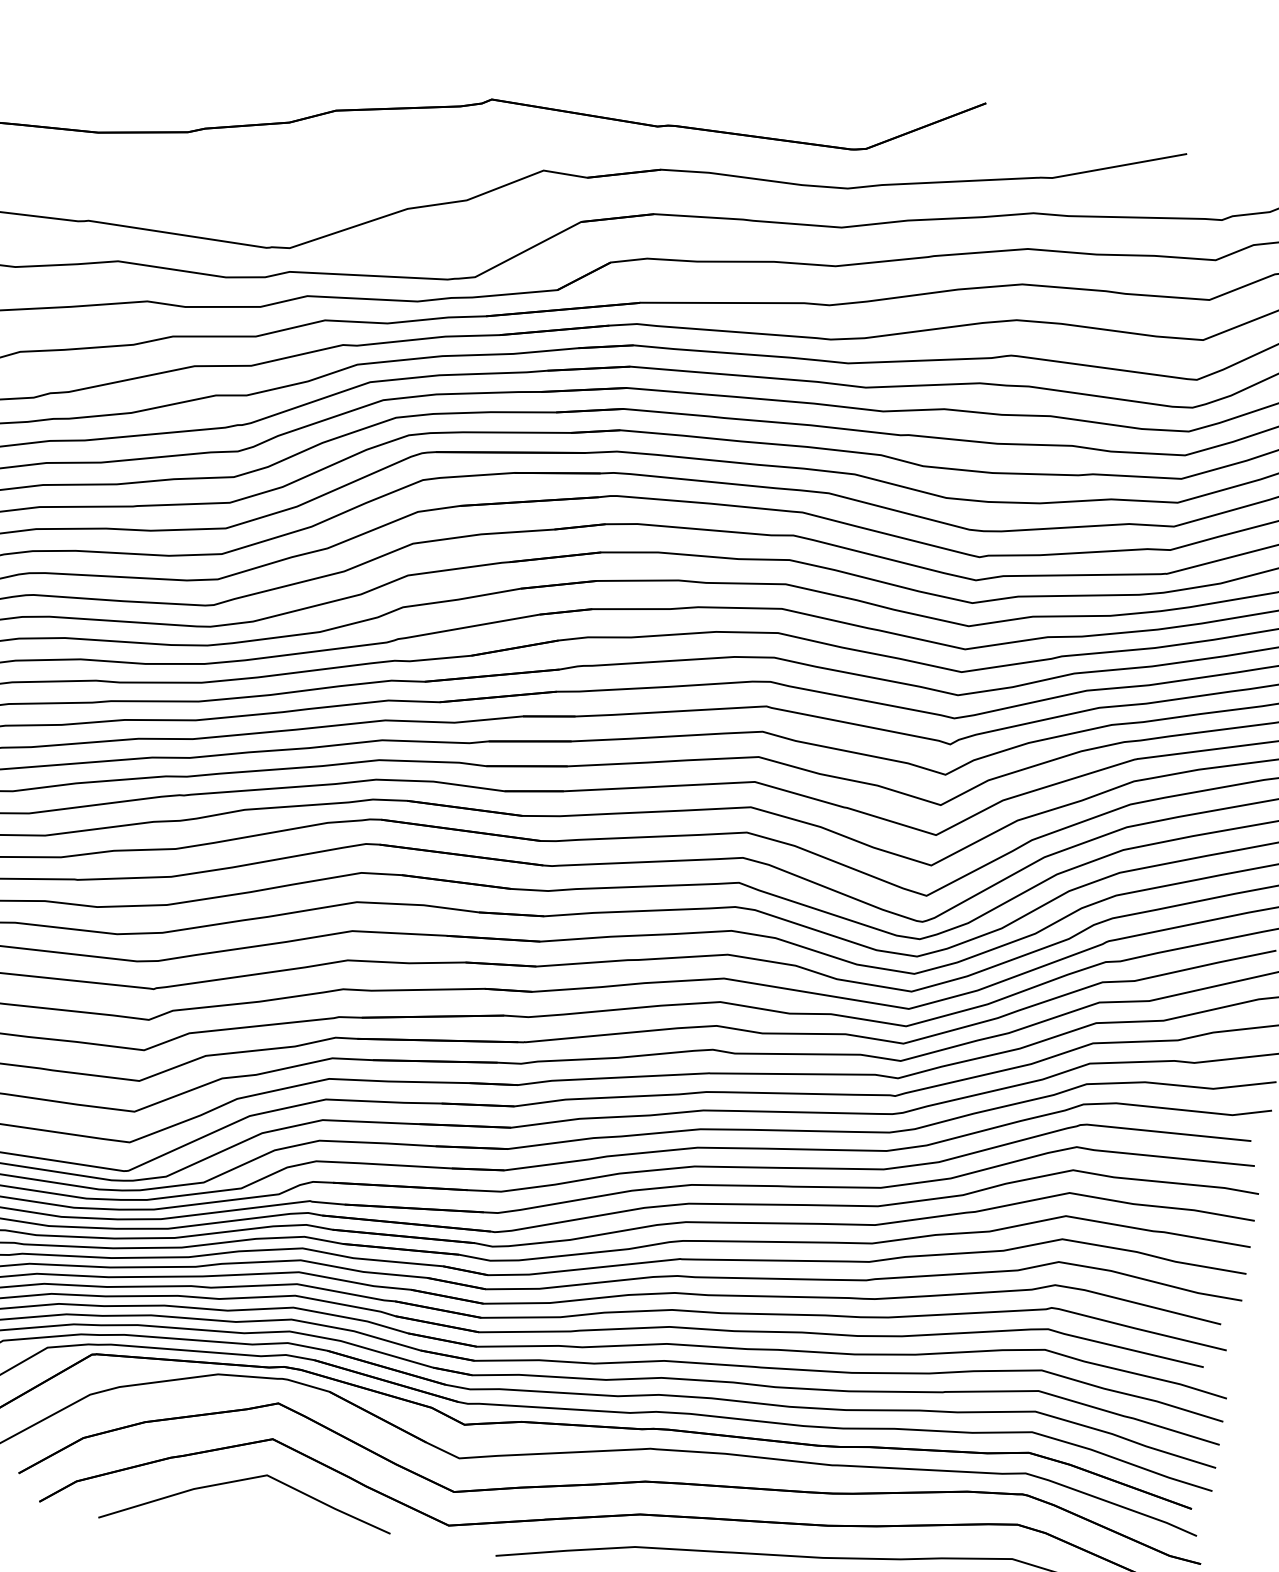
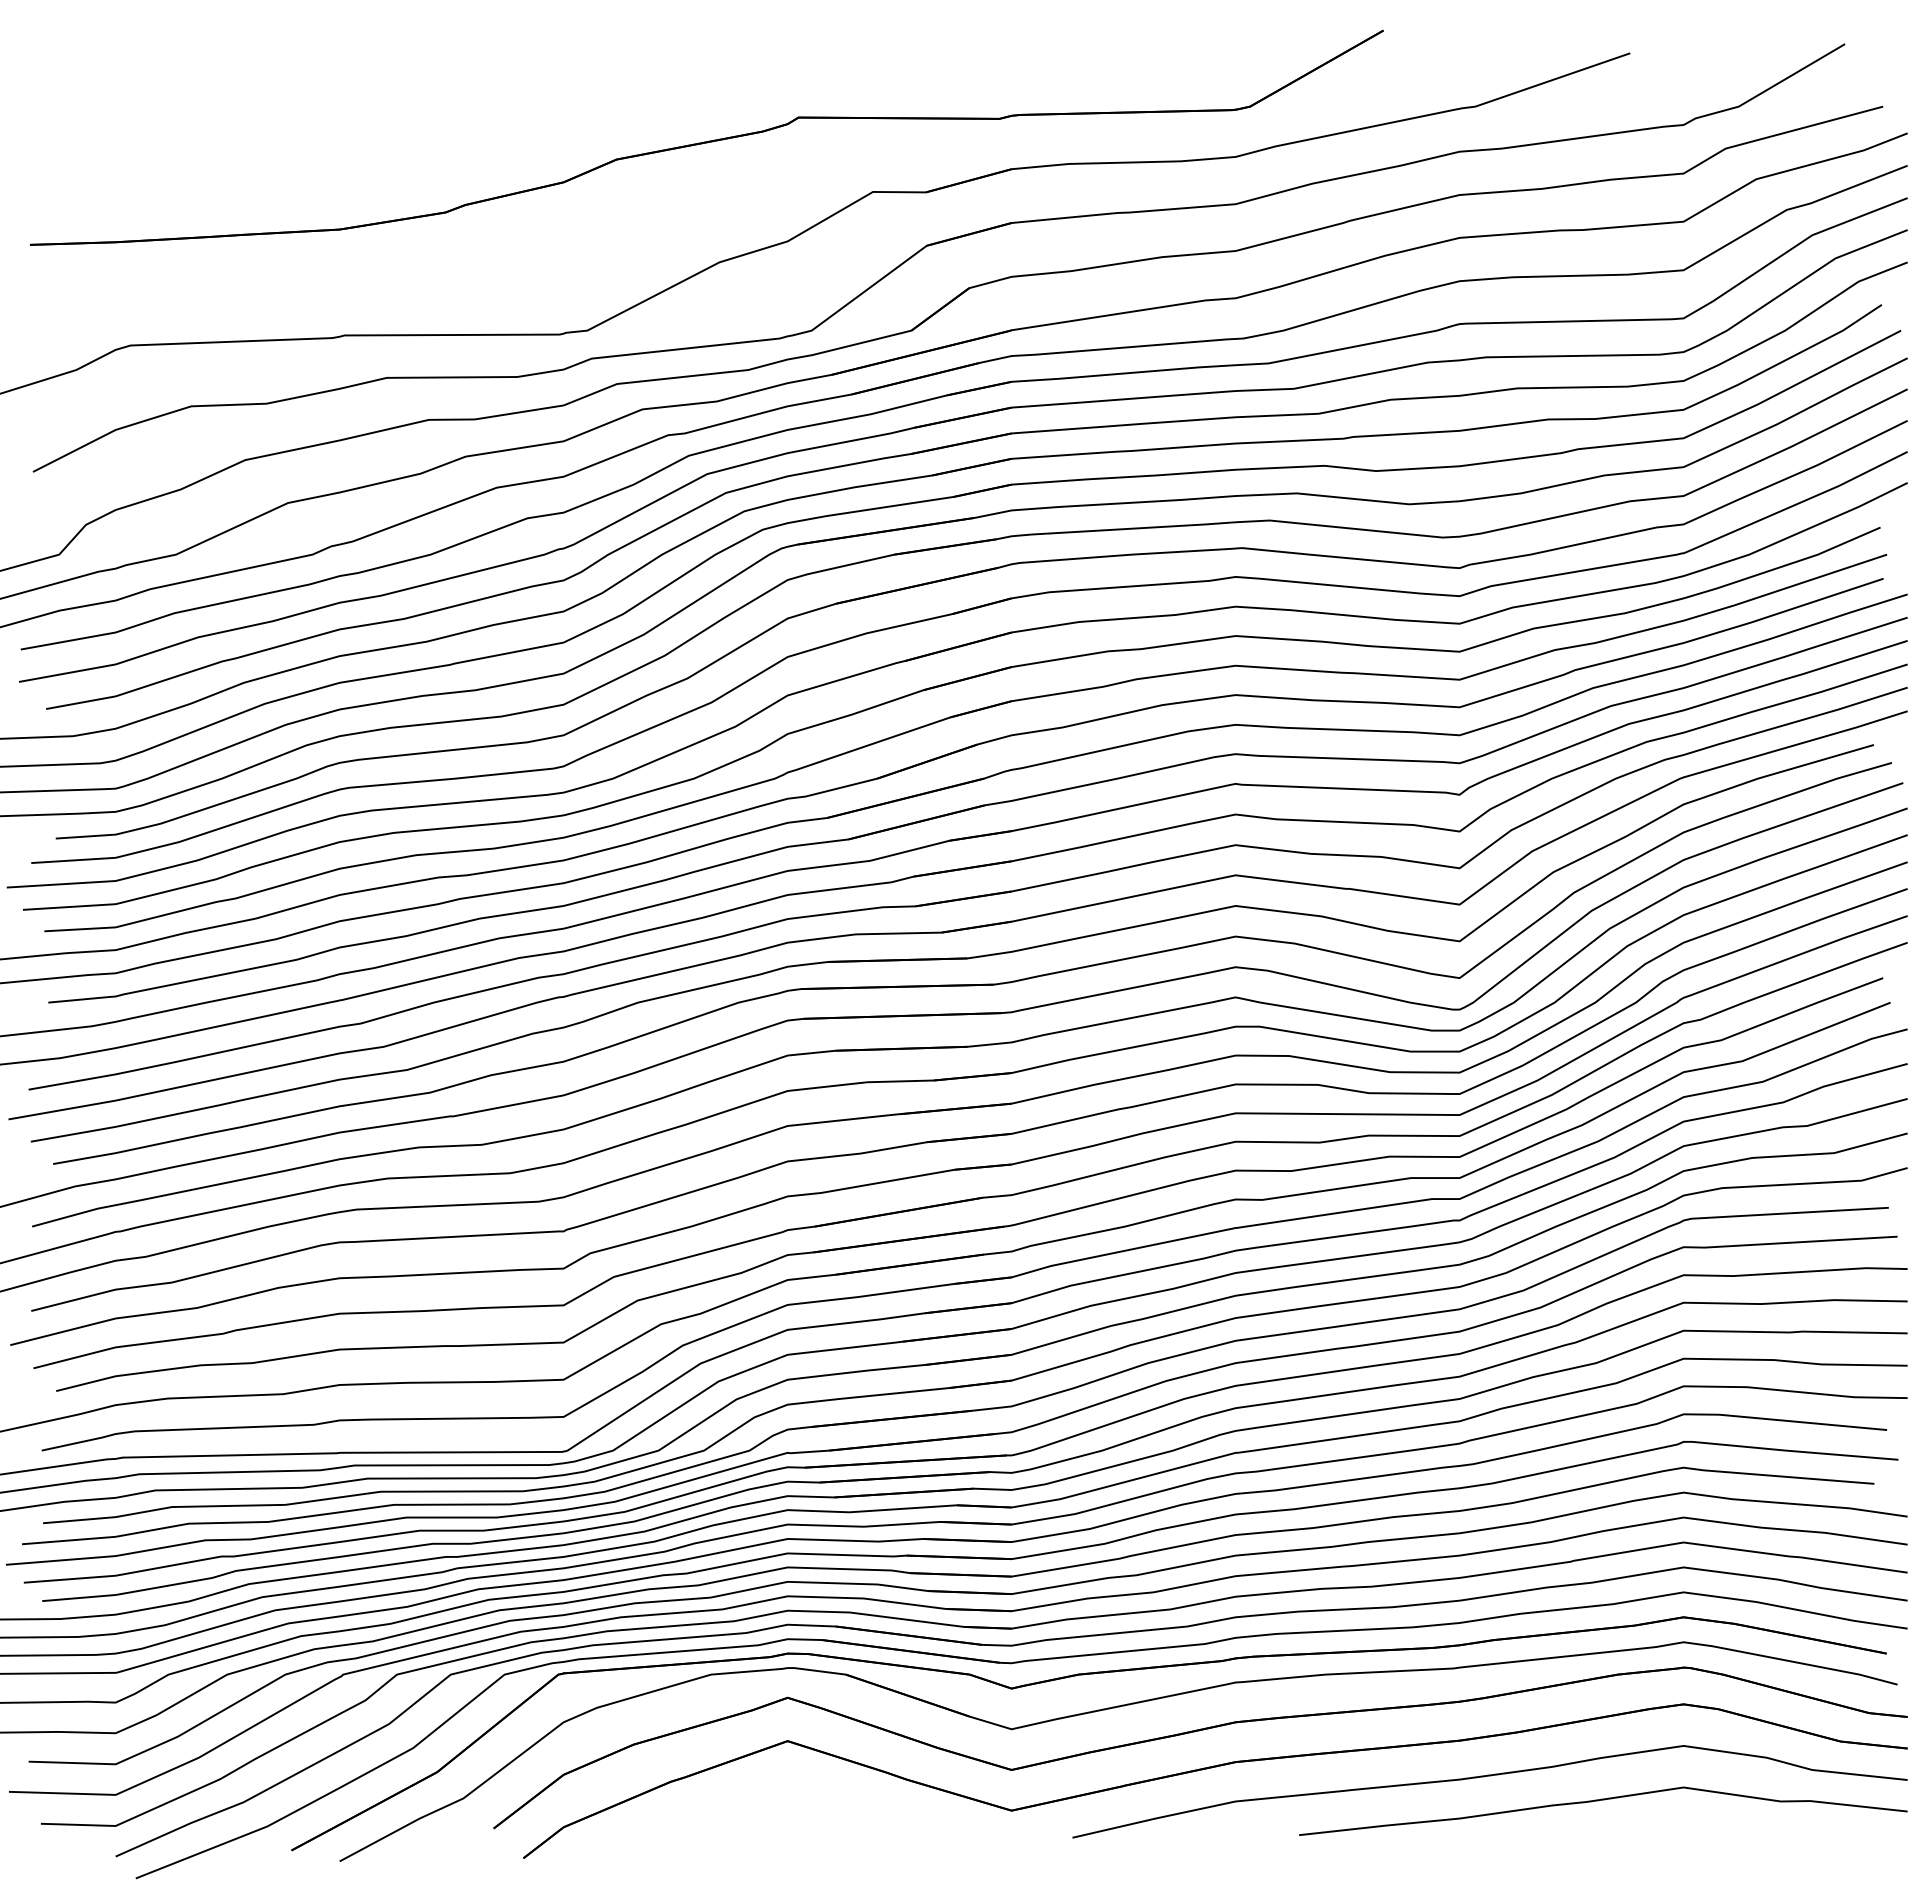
line: (241, 1481) -> (758, 1796), removed

